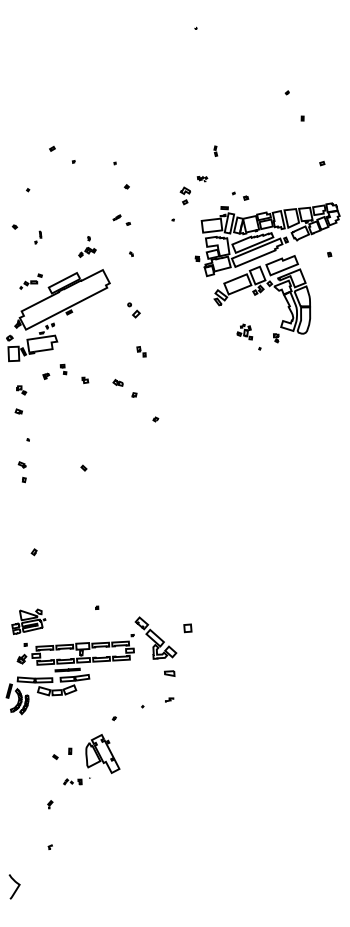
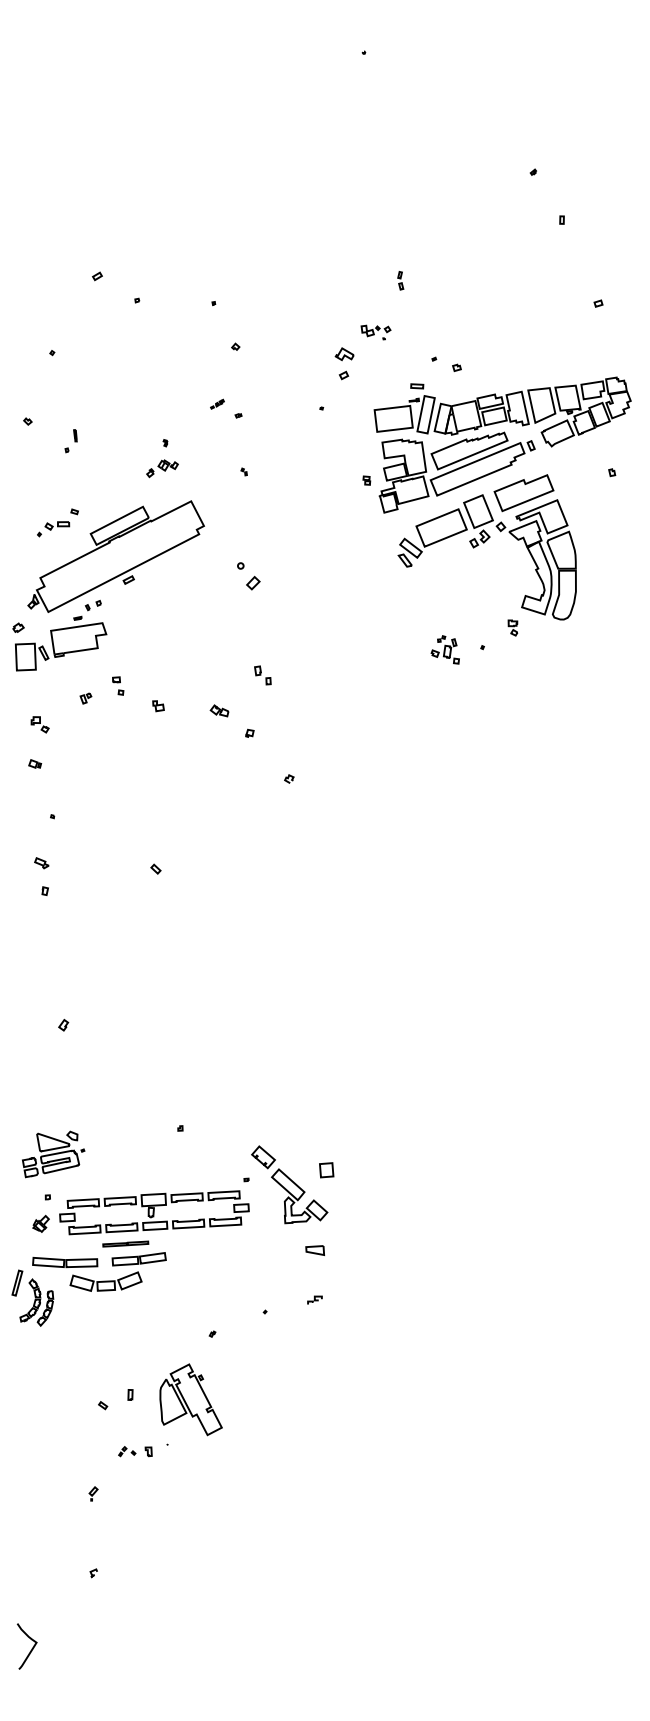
part: (202, 178) -> (376, 331), size x1.67
part: (244, 331) -> (444, 648), moved
part: (141, 351) -> (262, 674), moved
part: (187, 628) -> (325, 1170), moved

